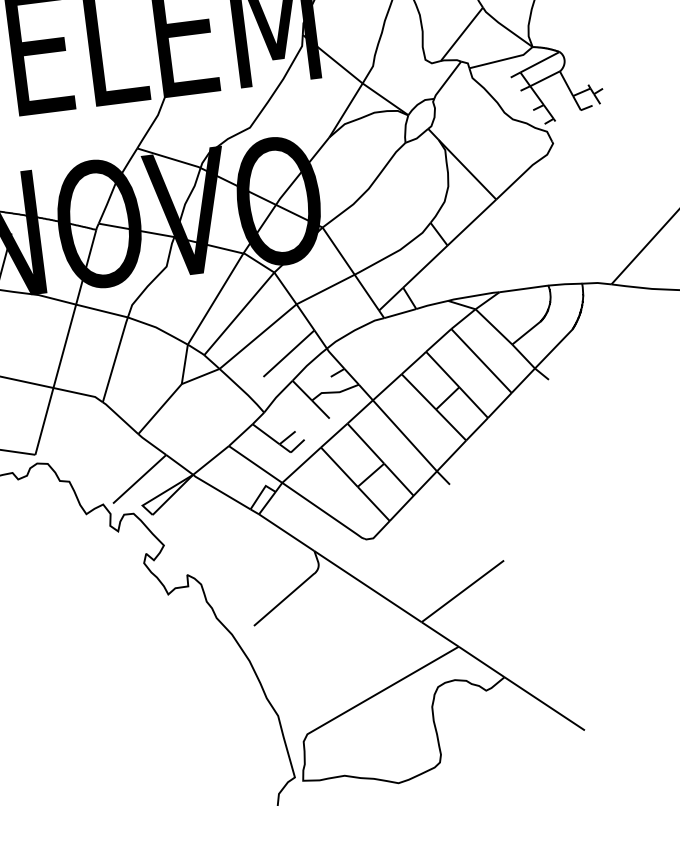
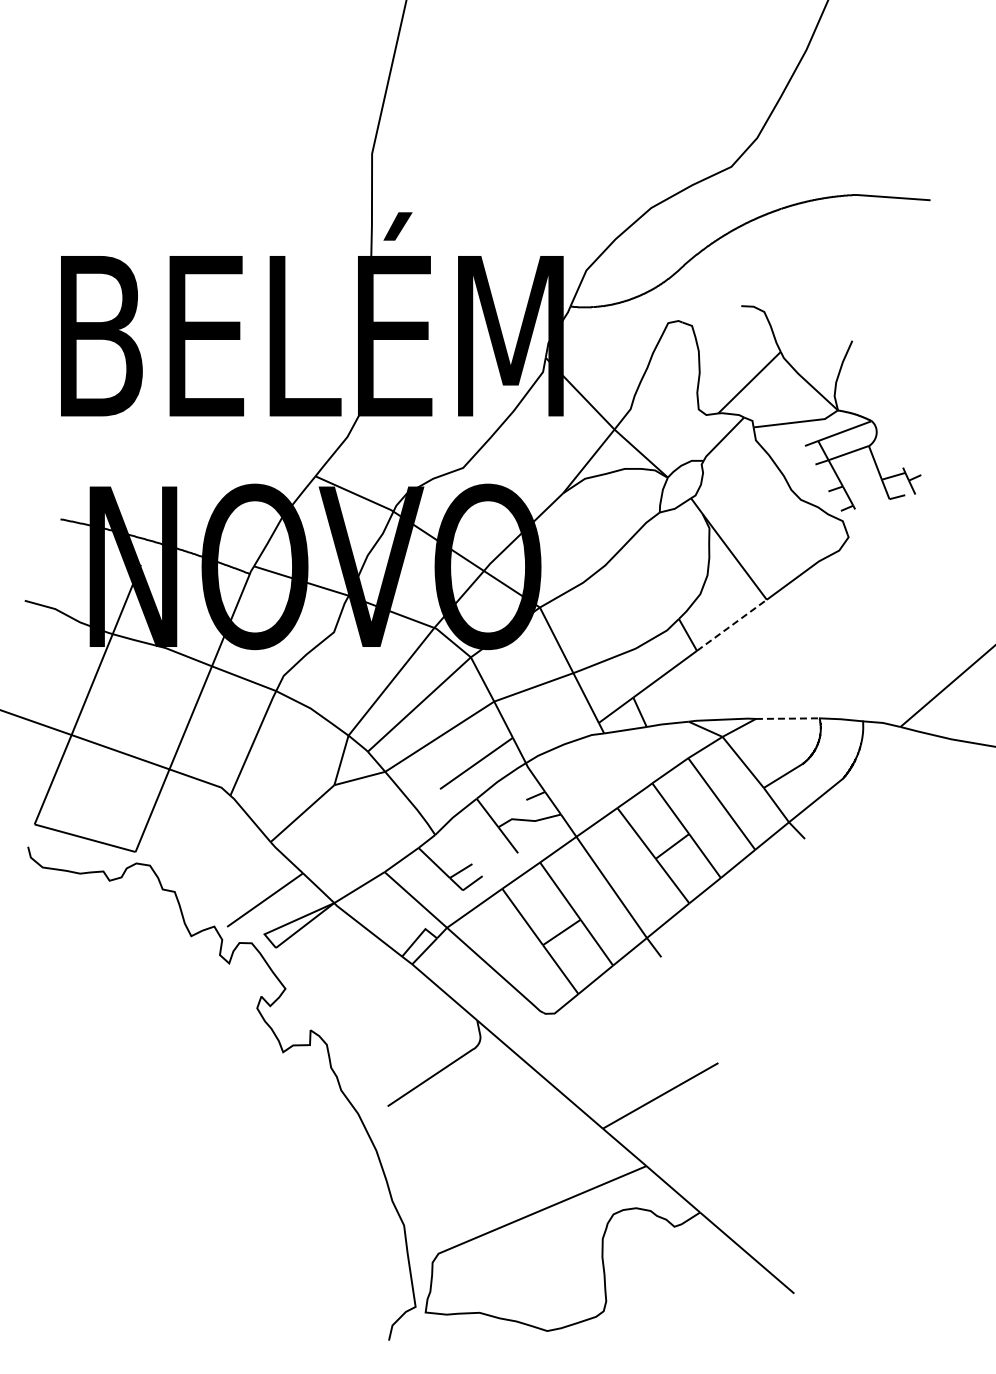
line: (472, 222) -> (732, 625), solid -> dashed
line: (524, 288) -> (788, 718), solid -> dashed

